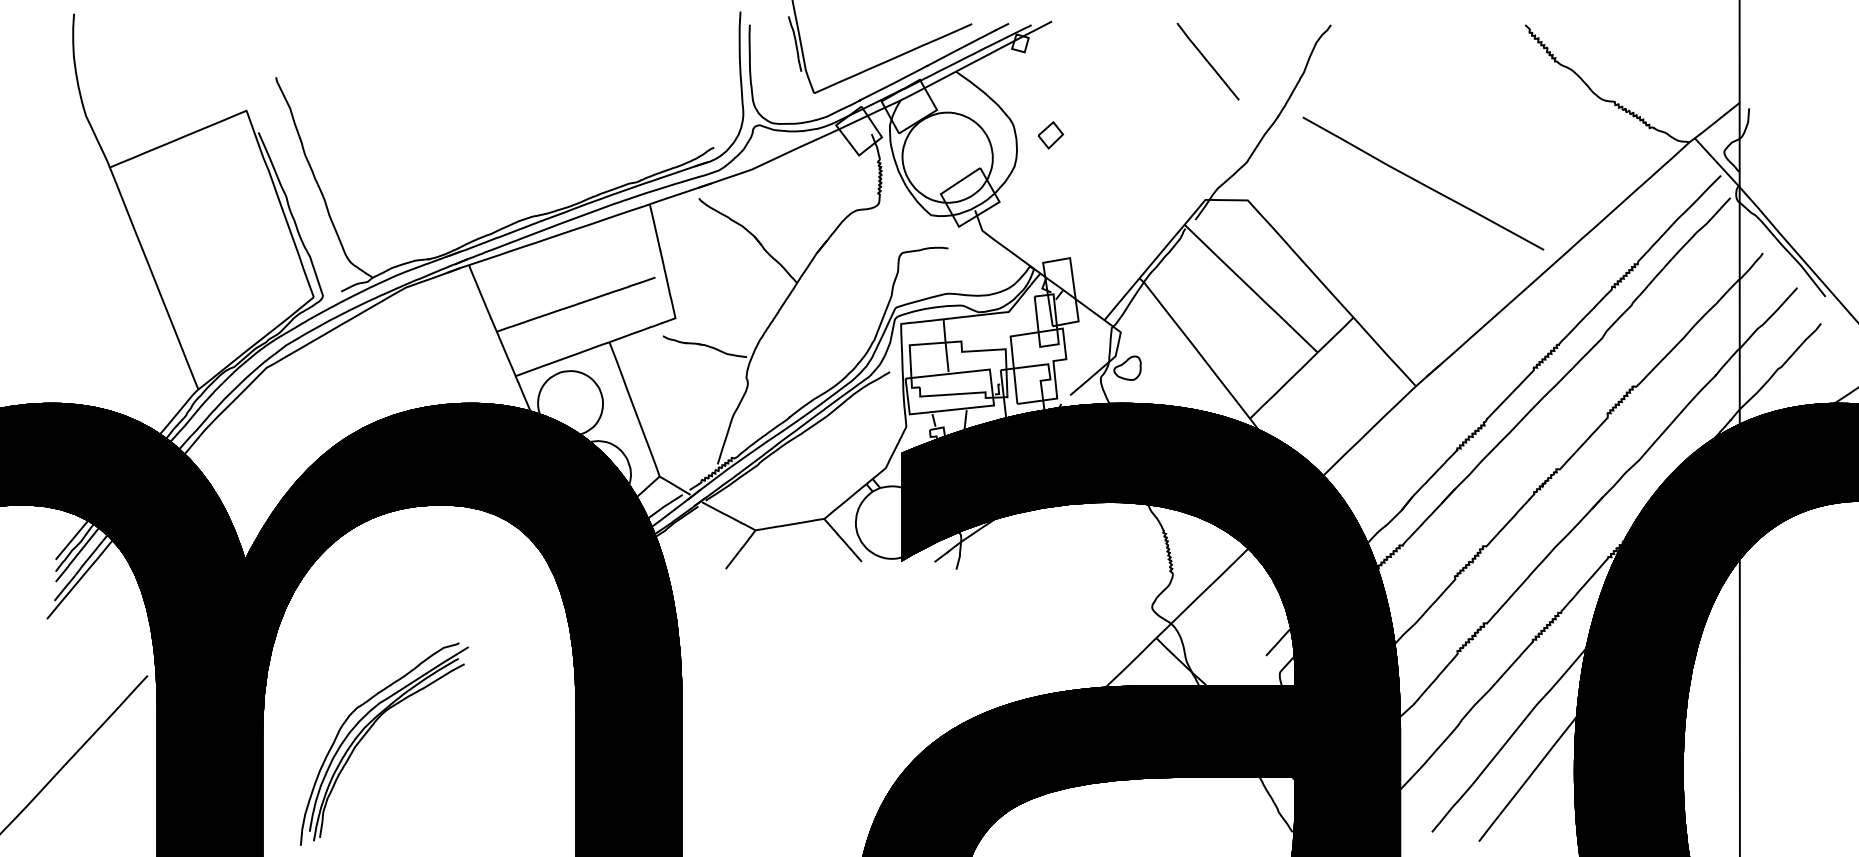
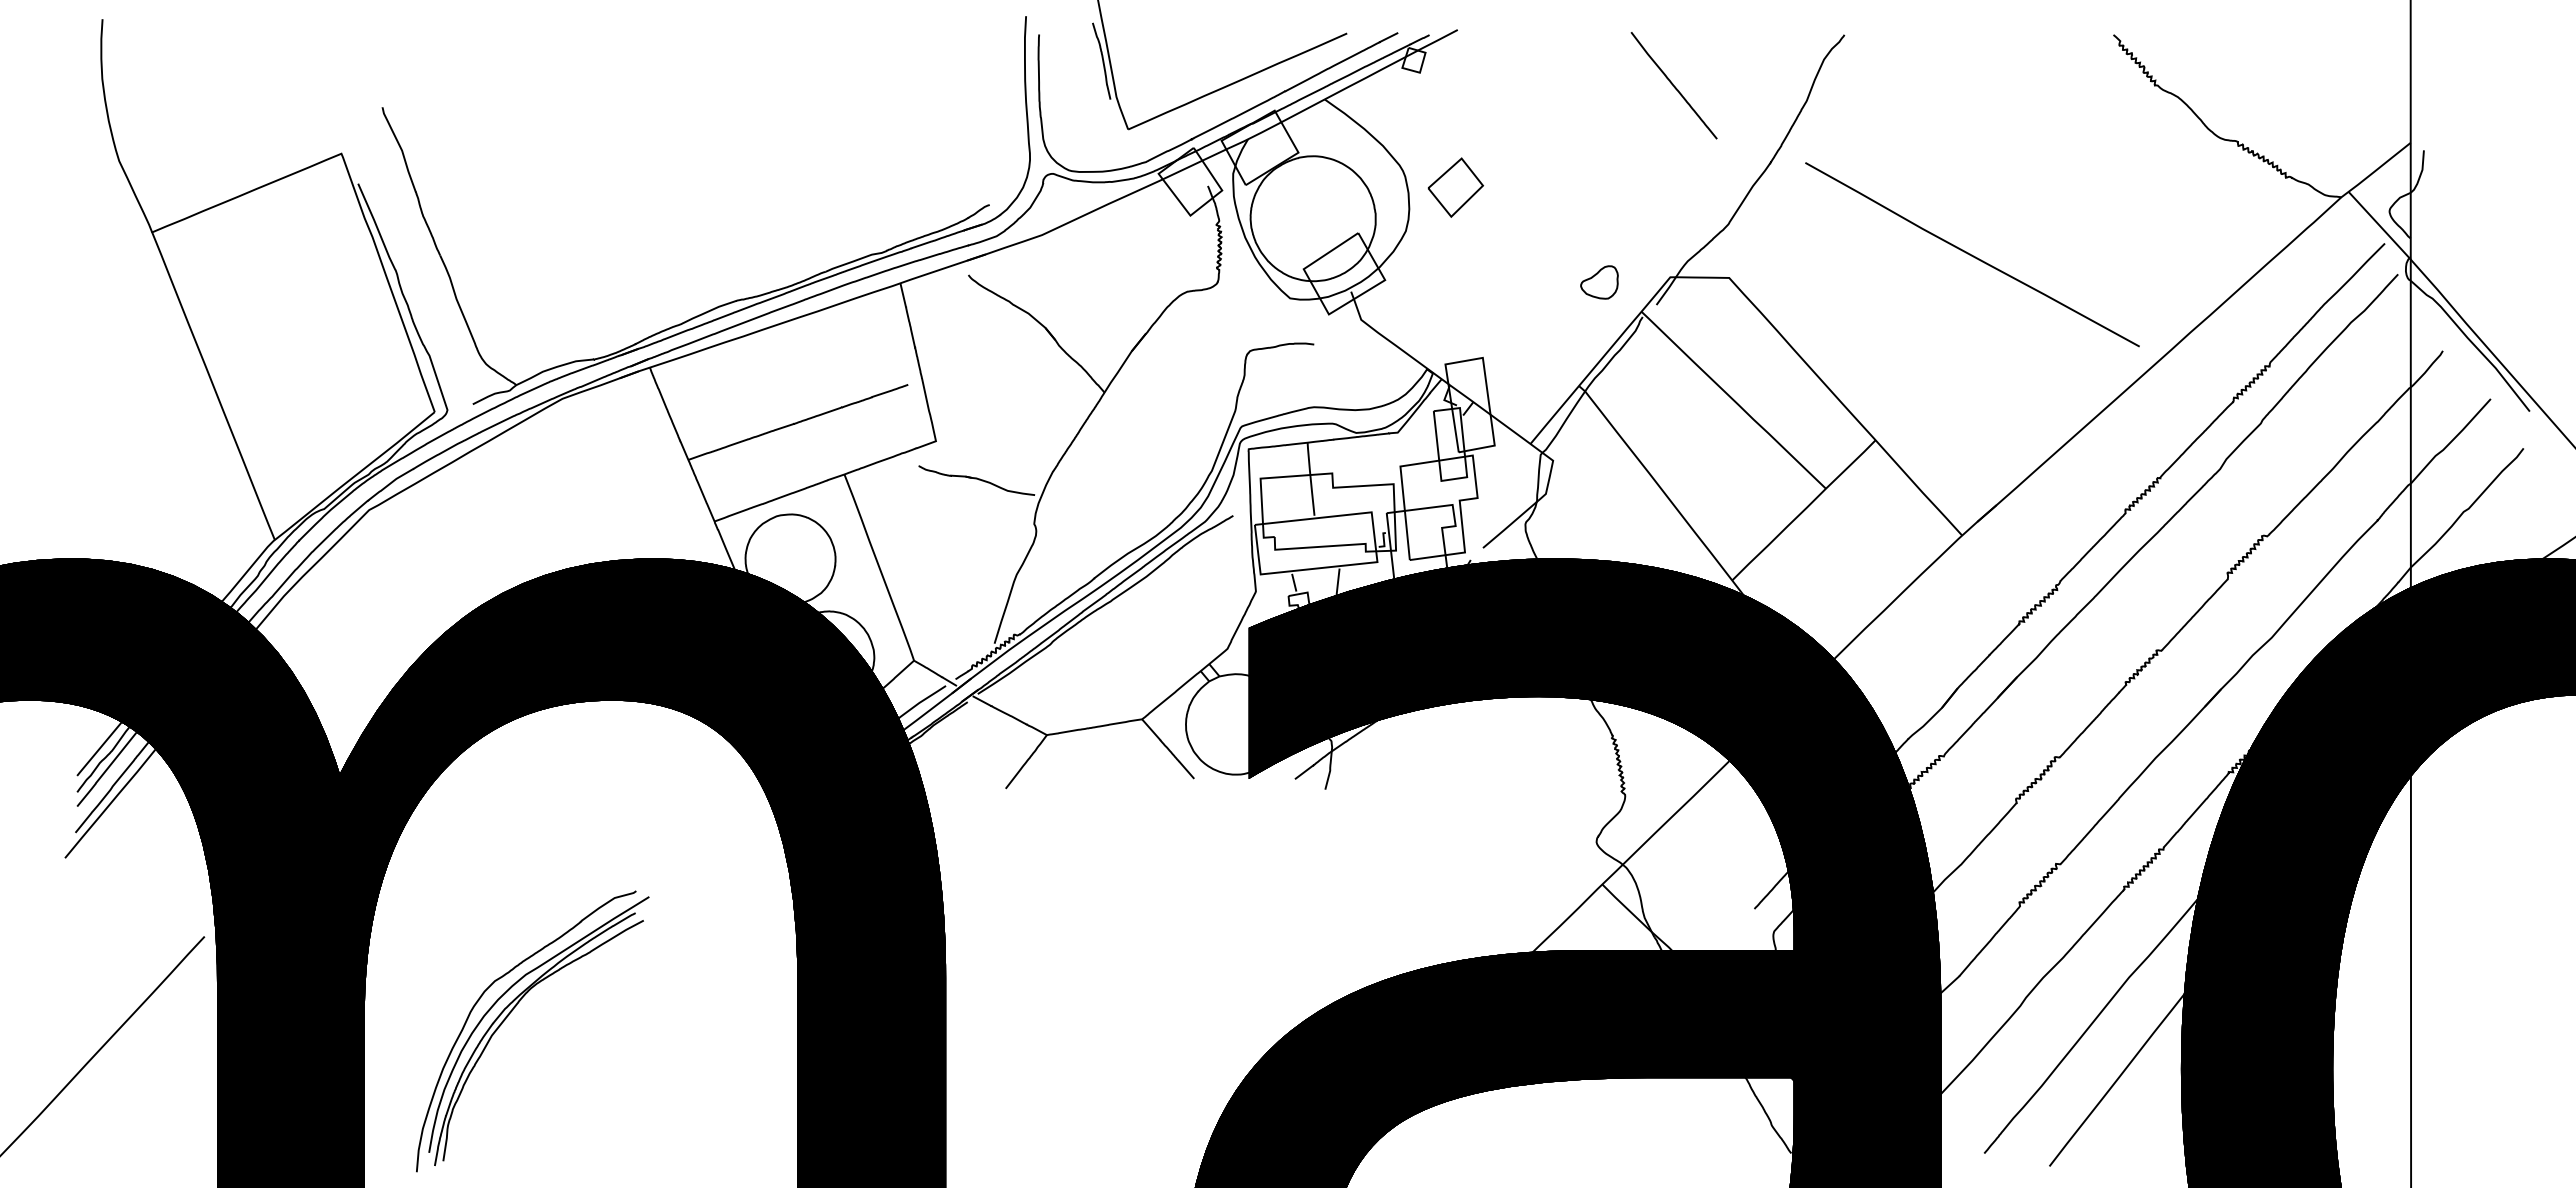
part: (1051, 135) -> (1456, 187), size x1.6
part: (1127, 368) -> (1599, 282), moved

